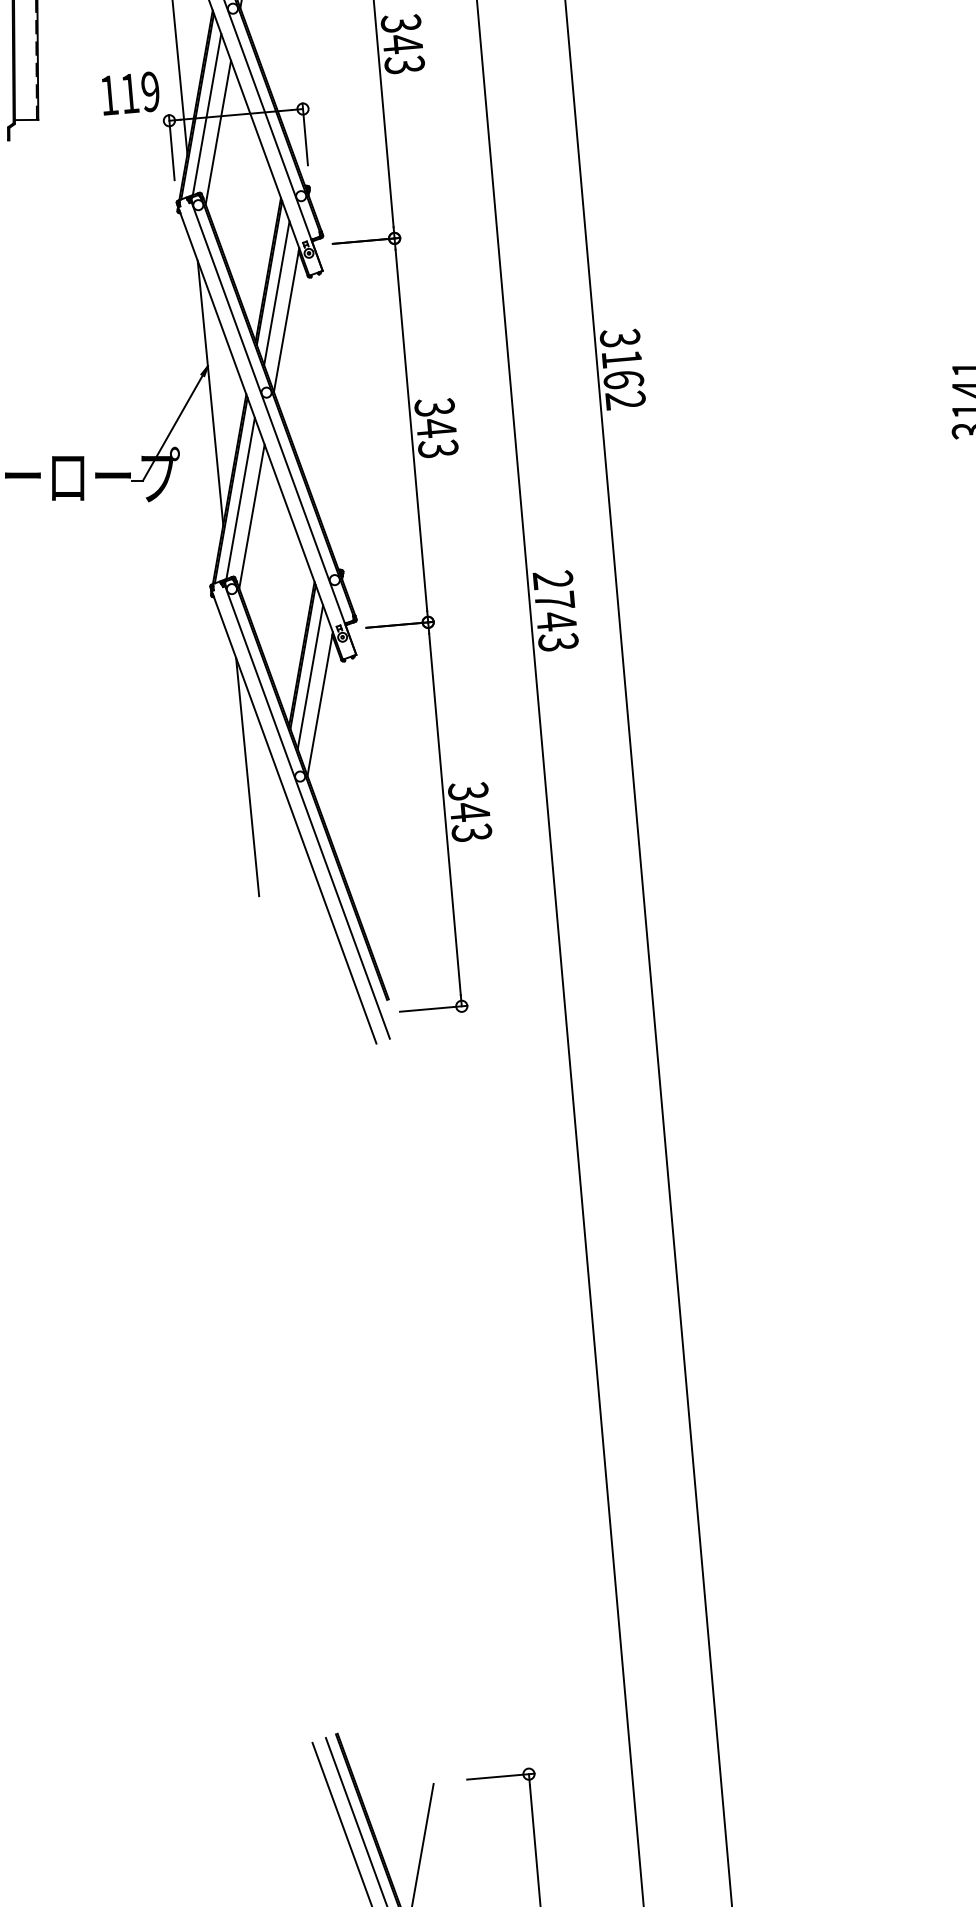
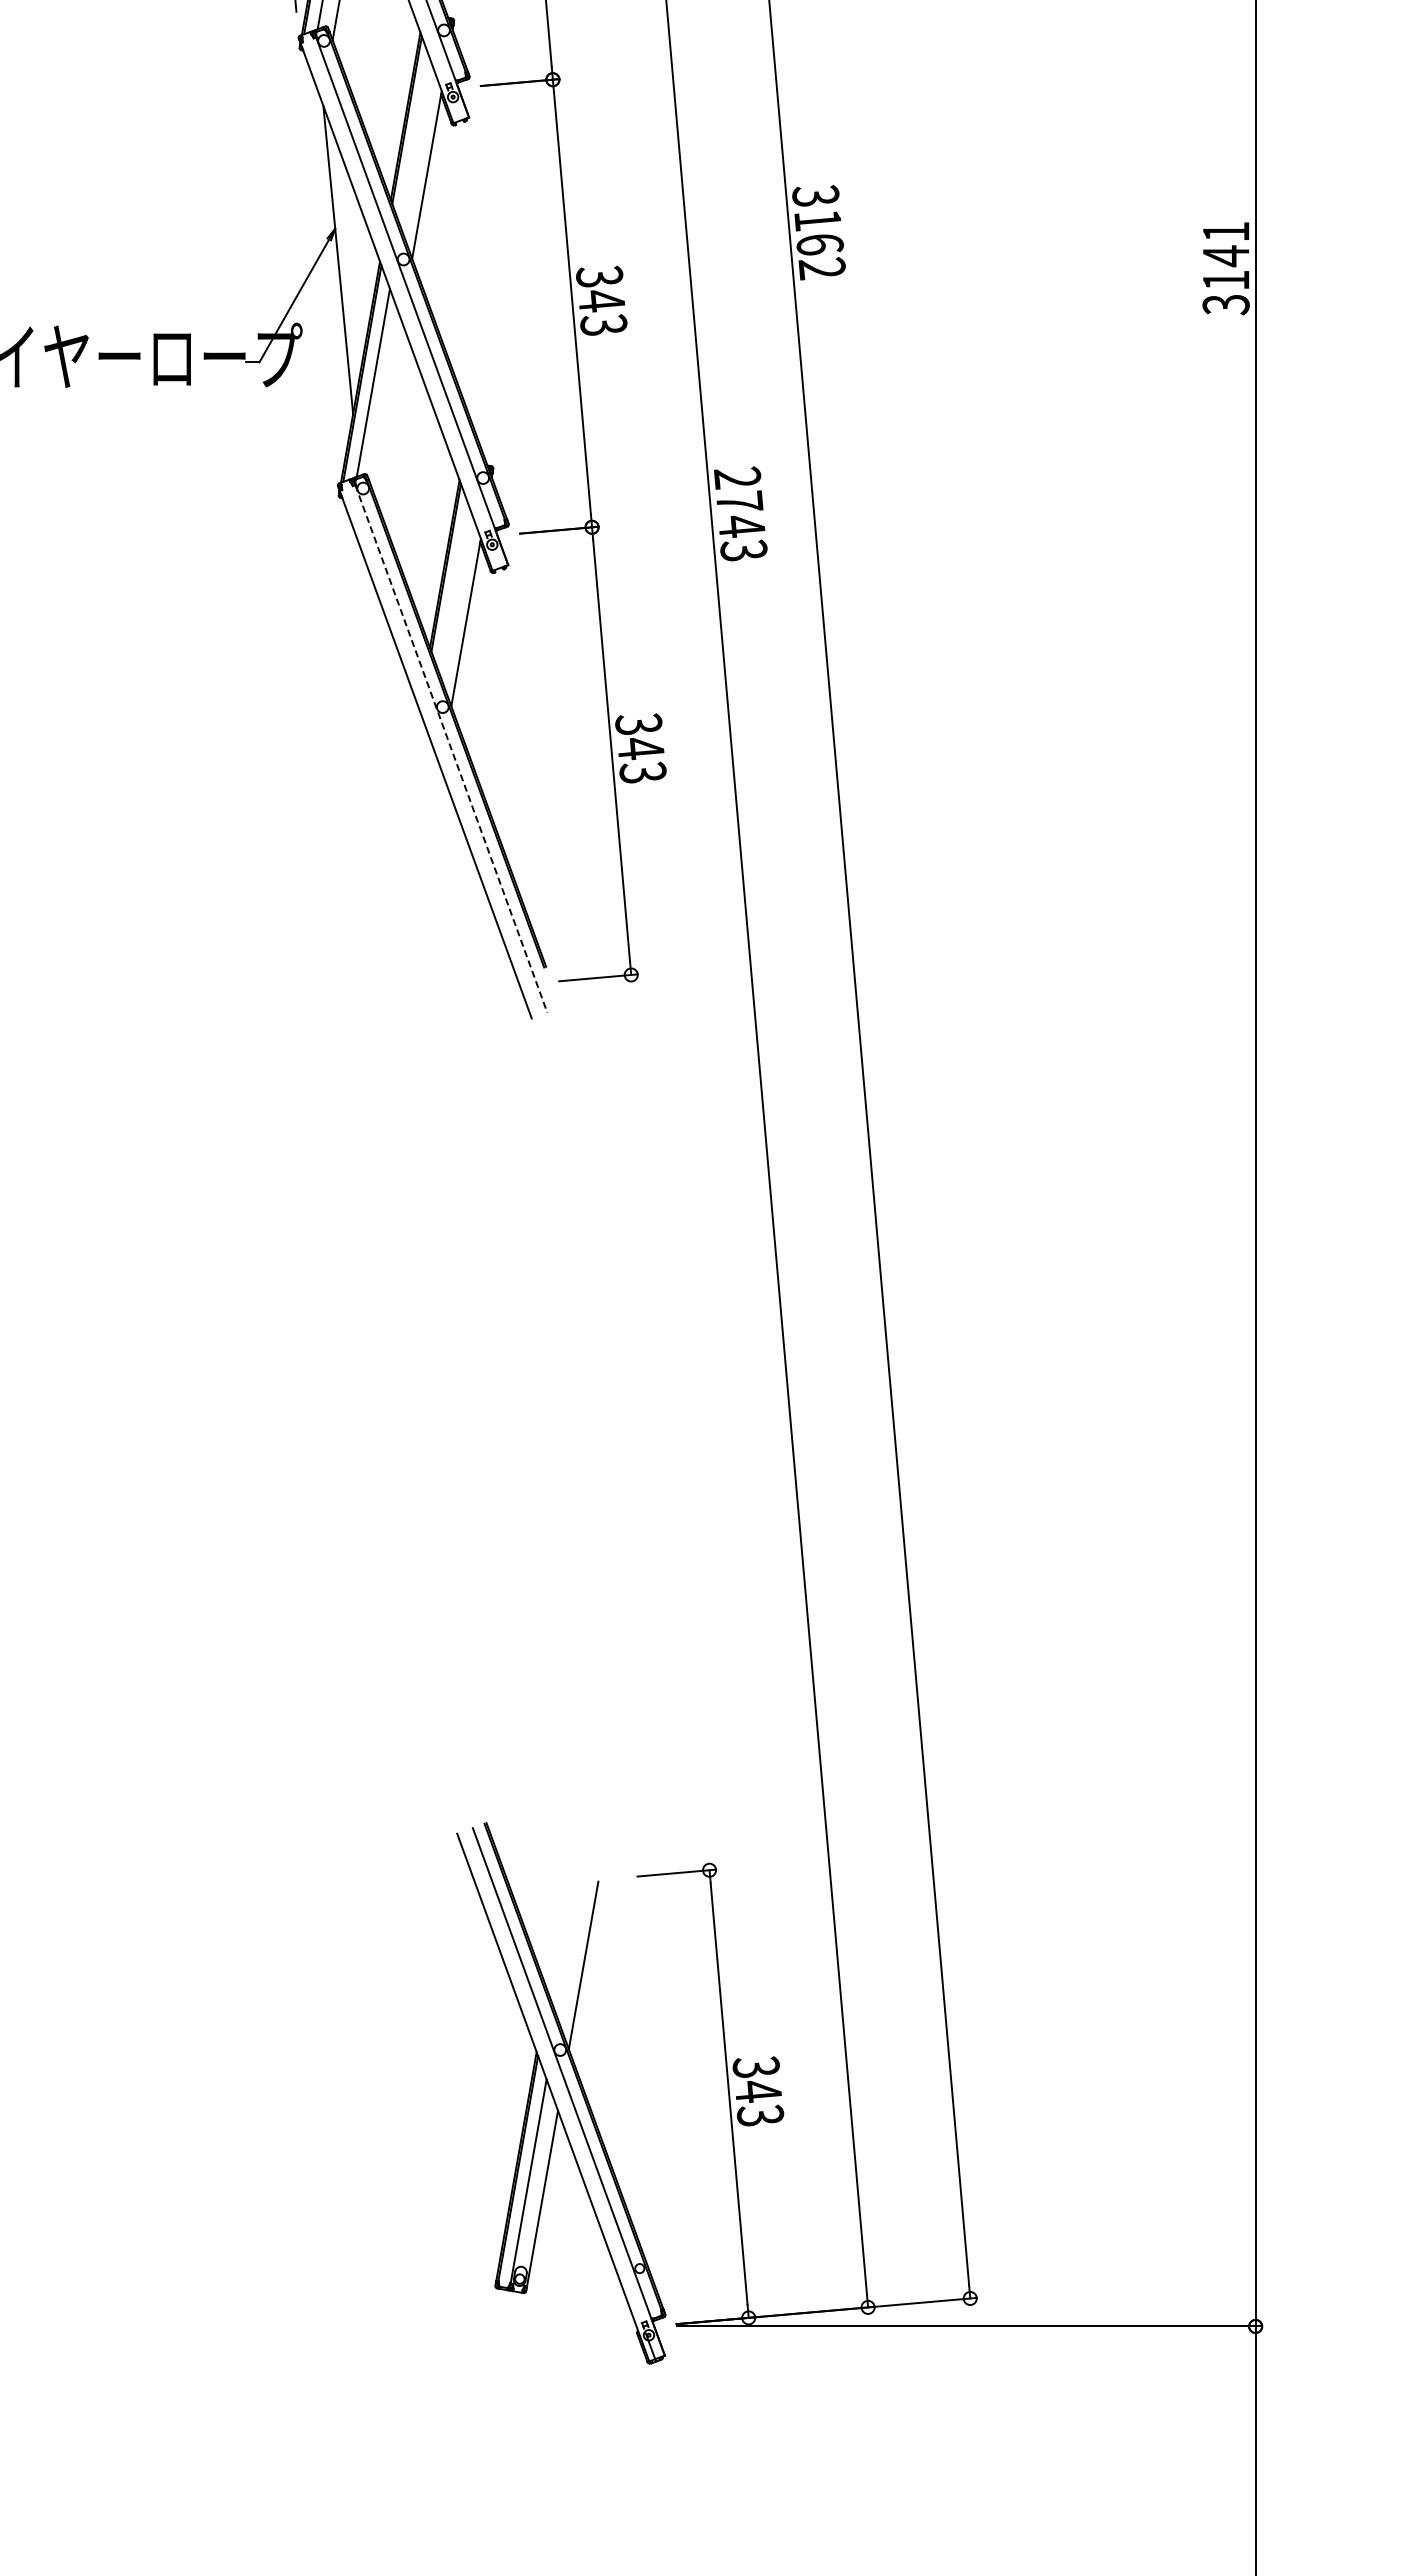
line: (276, 293) -> (415, 143), removed
line: (251, 516) -> (386, 403), removed
line: (310, 677) -> (454, 591), removed
line: (247, 776) -> (381, 707), removed
line: (307, 812) -> (451, 748), solid -> dashed

